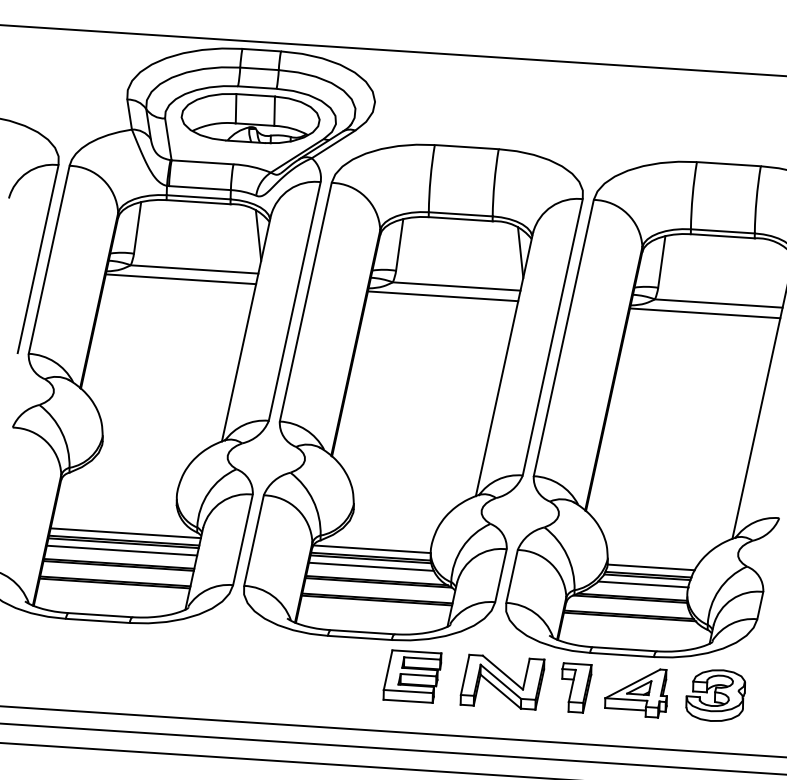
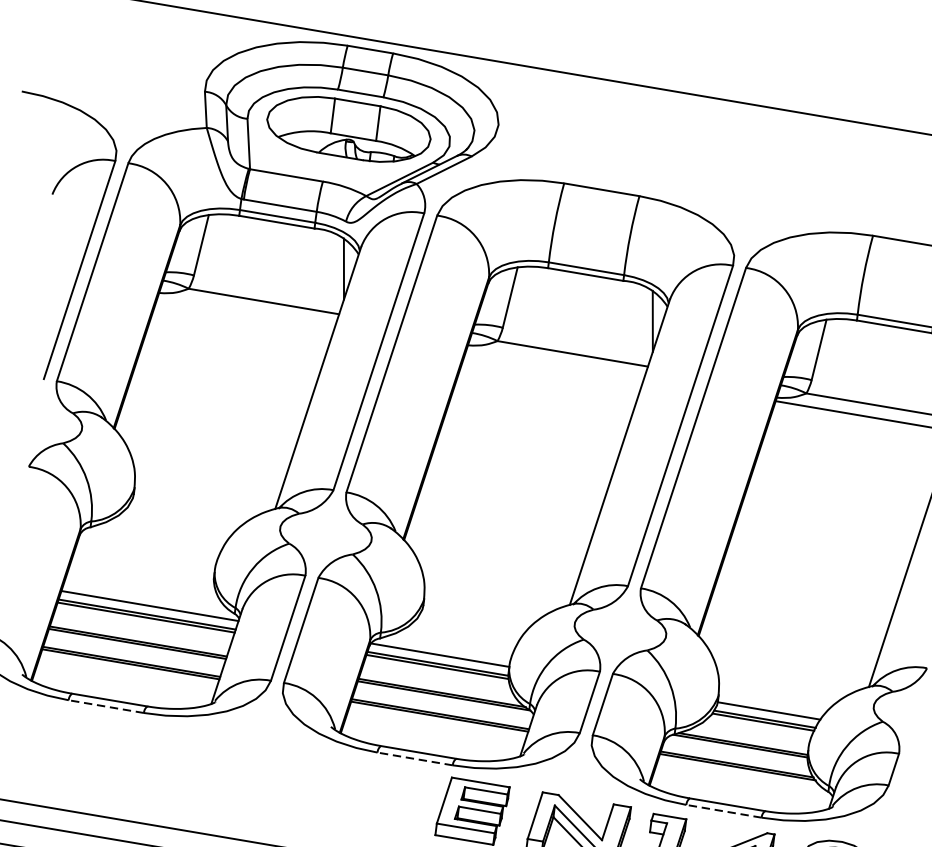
line: (180, 279) -> (245, 311), removed
line: (442, 296) -> (554, 363), removed
line: (121, 550) -> (142, 625), removed
line: (370, 566) -> (436, 675), removed
line: (643, 584) -> (757, 730), removed
line: (97, 620) -> (105, 706), solid -> dashed
line: (359, 637) -> (414, 758), solid -> dashed
line: (621, 654) -> (723, 810), solid -> dashed

